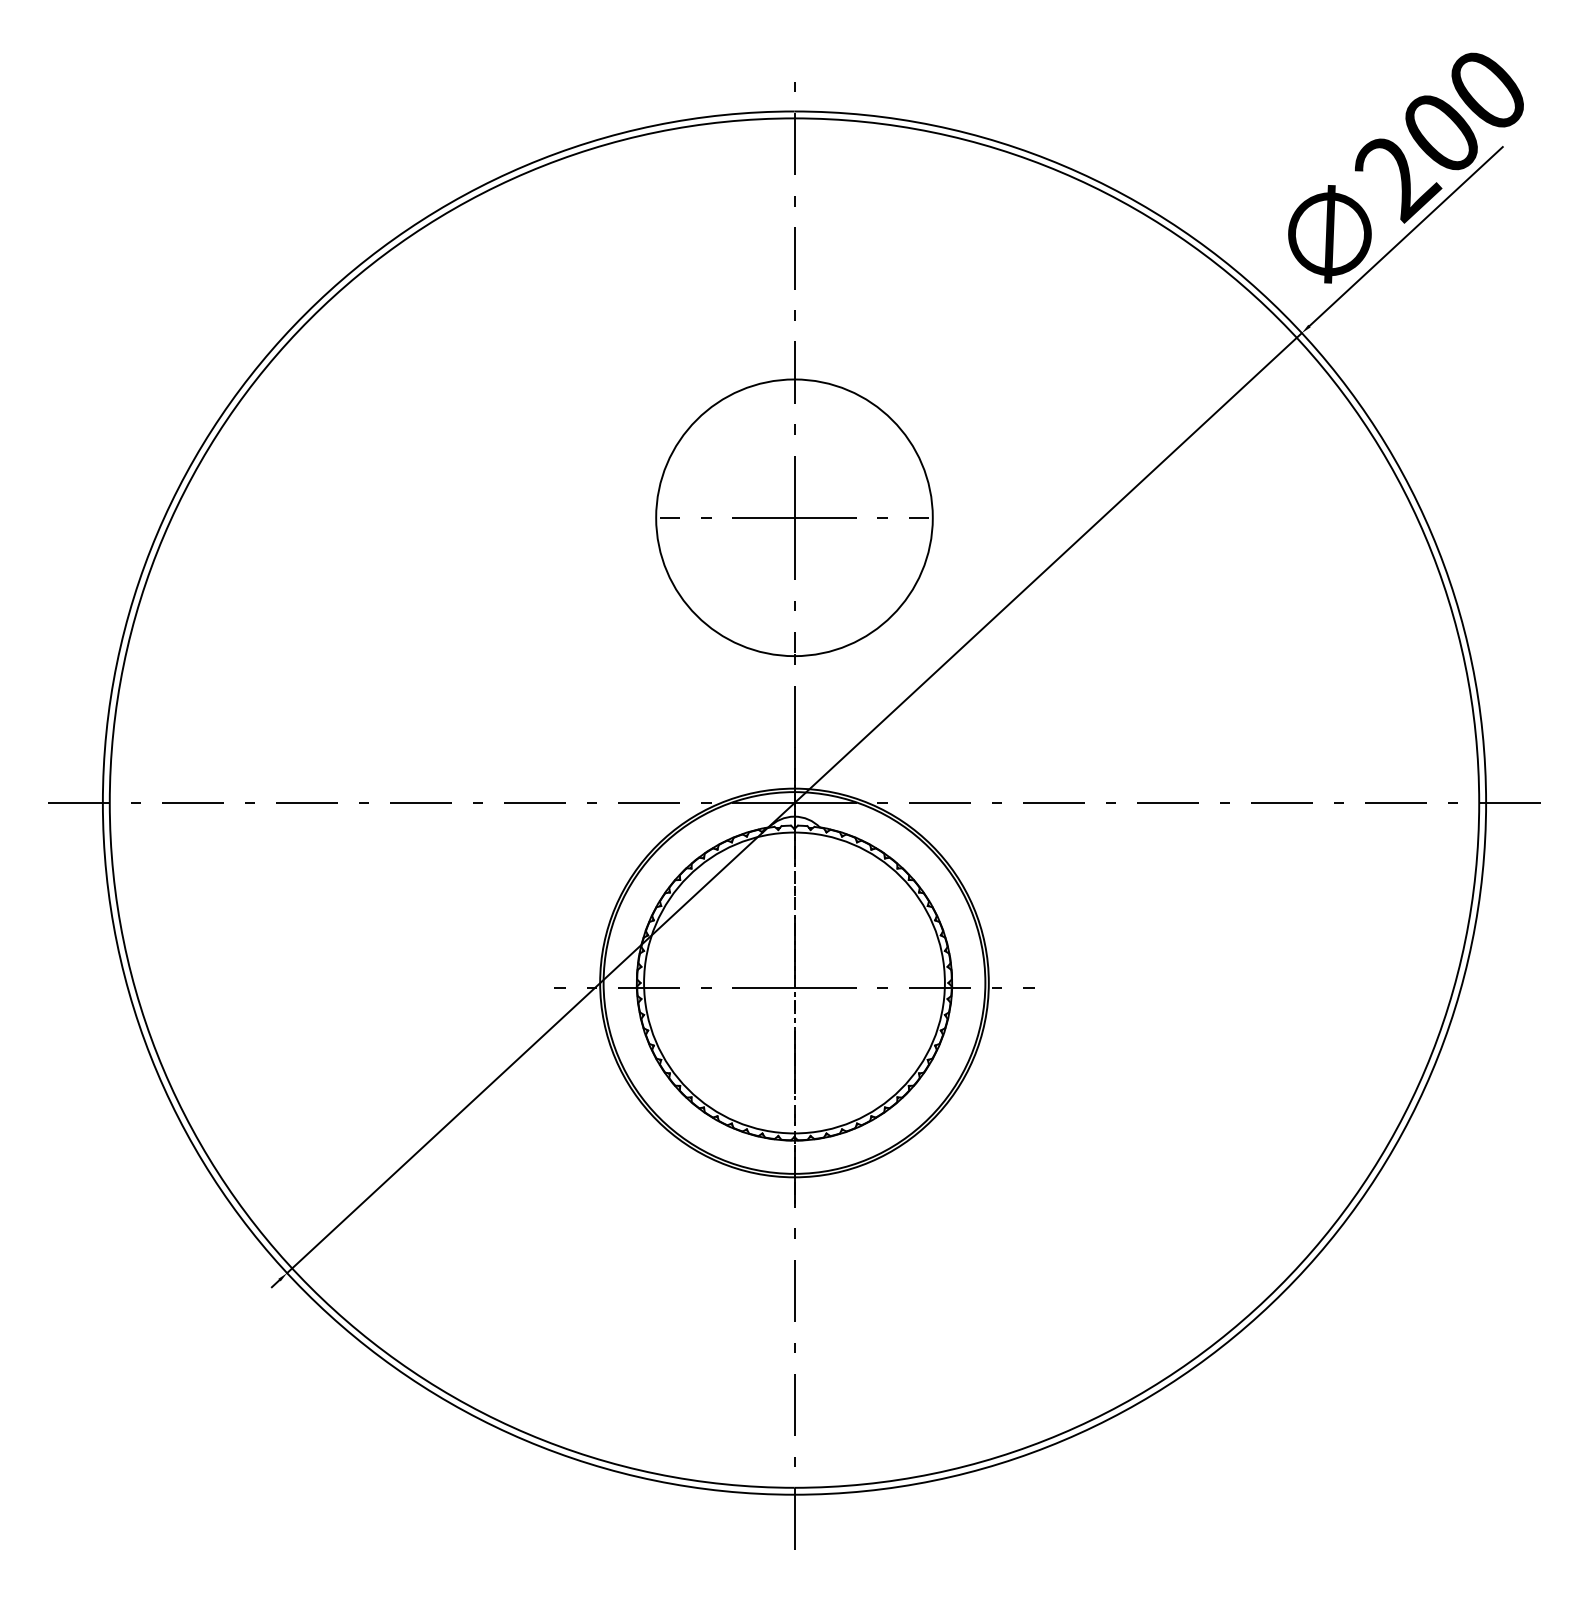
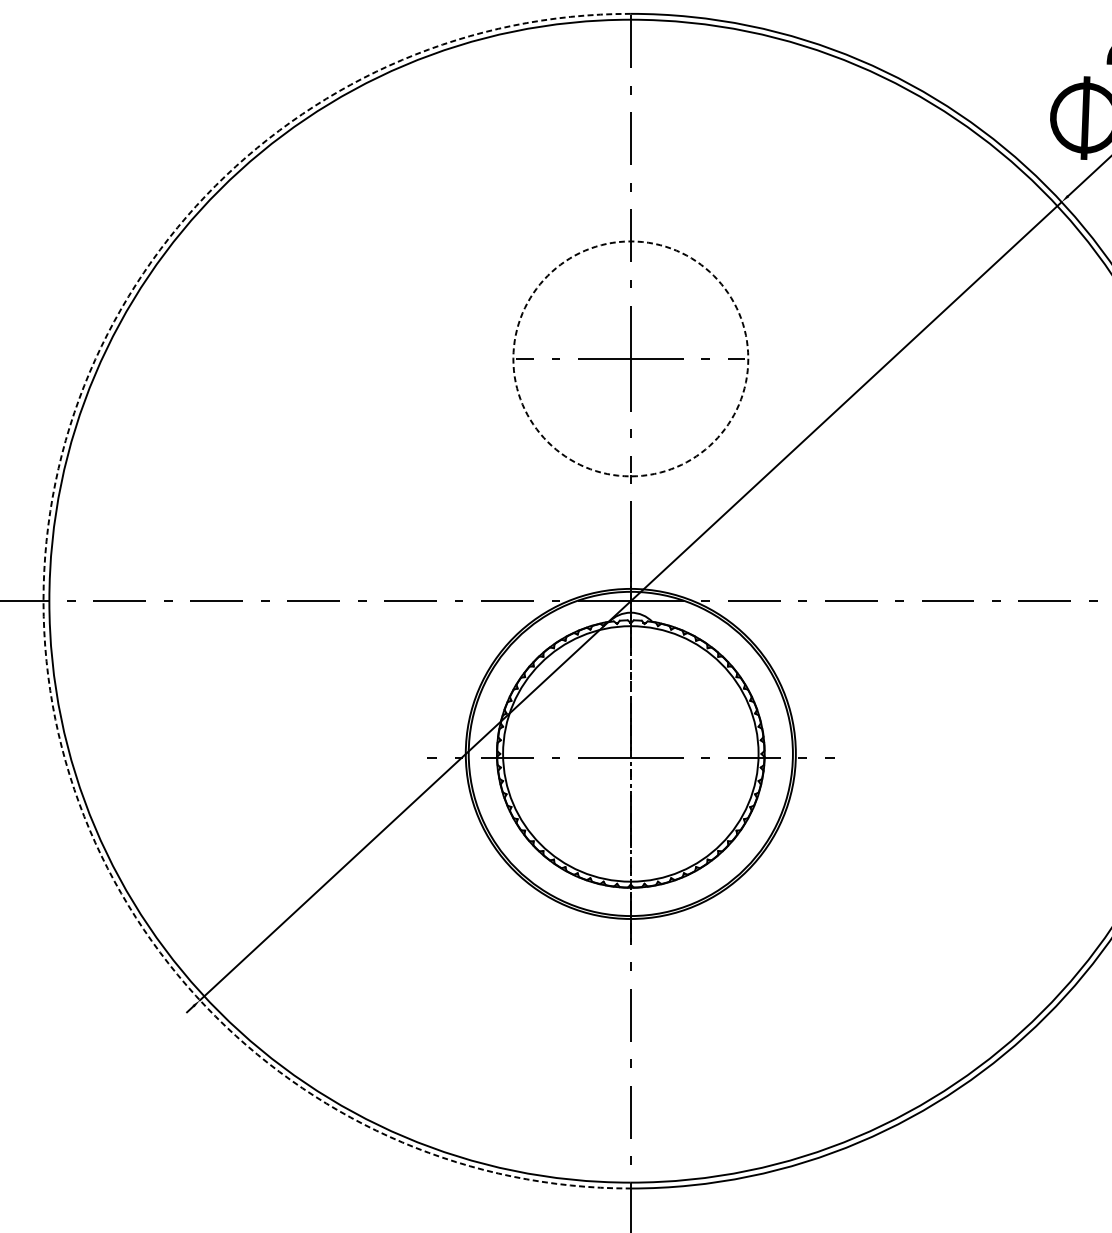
circle: (794, 517) -> (630, 358), solid -> dashed
arc: (102, 803) -> (43, 601), solid -> dashed

